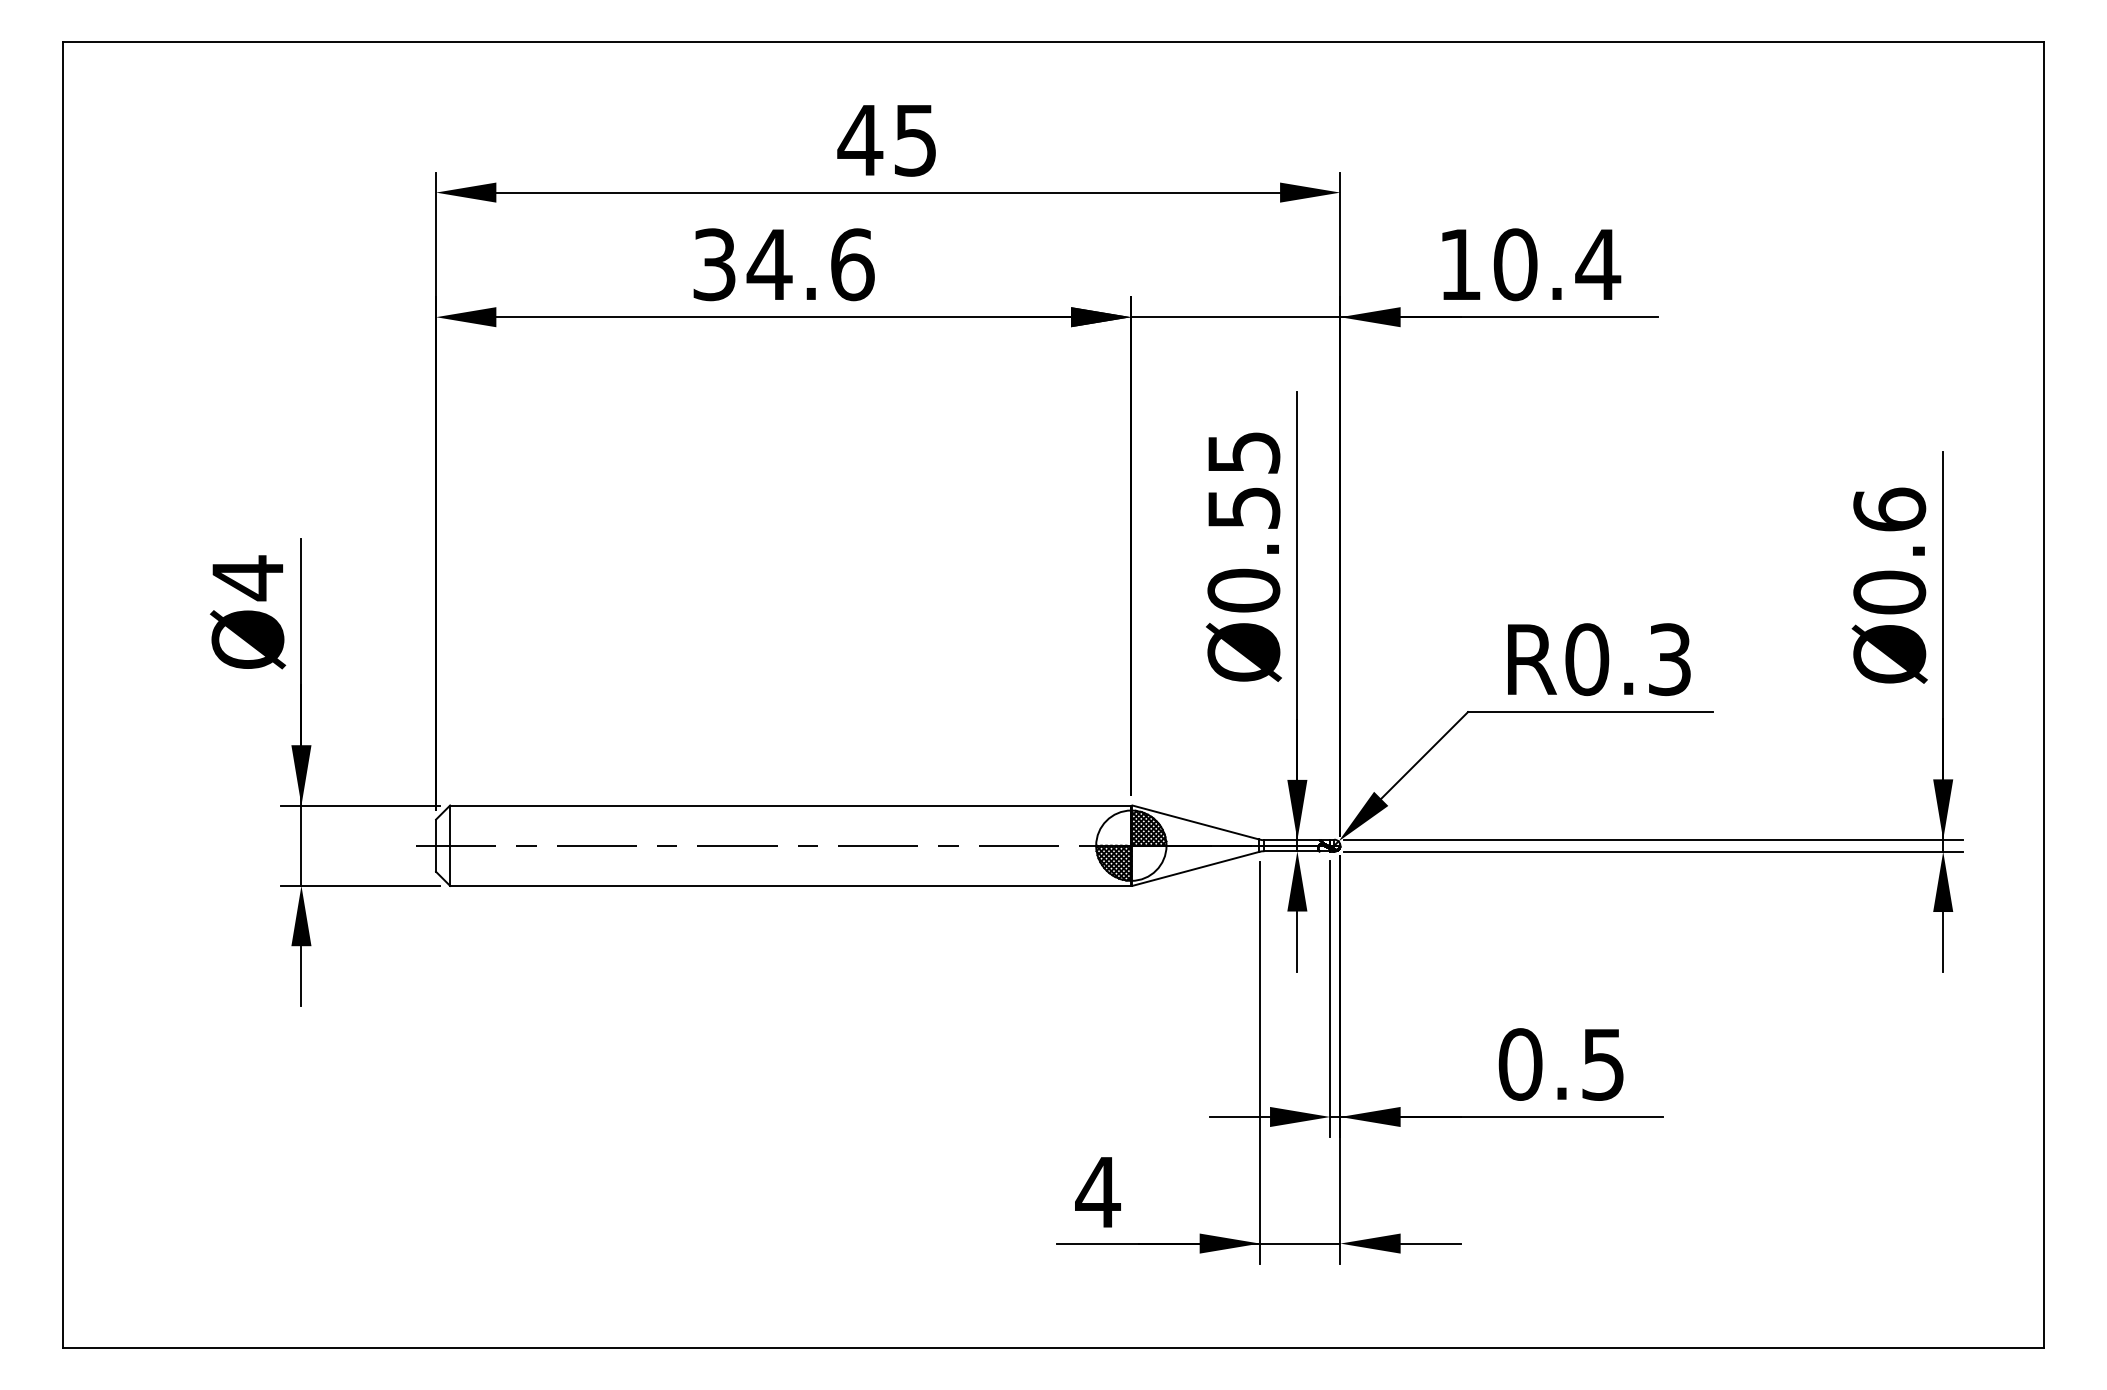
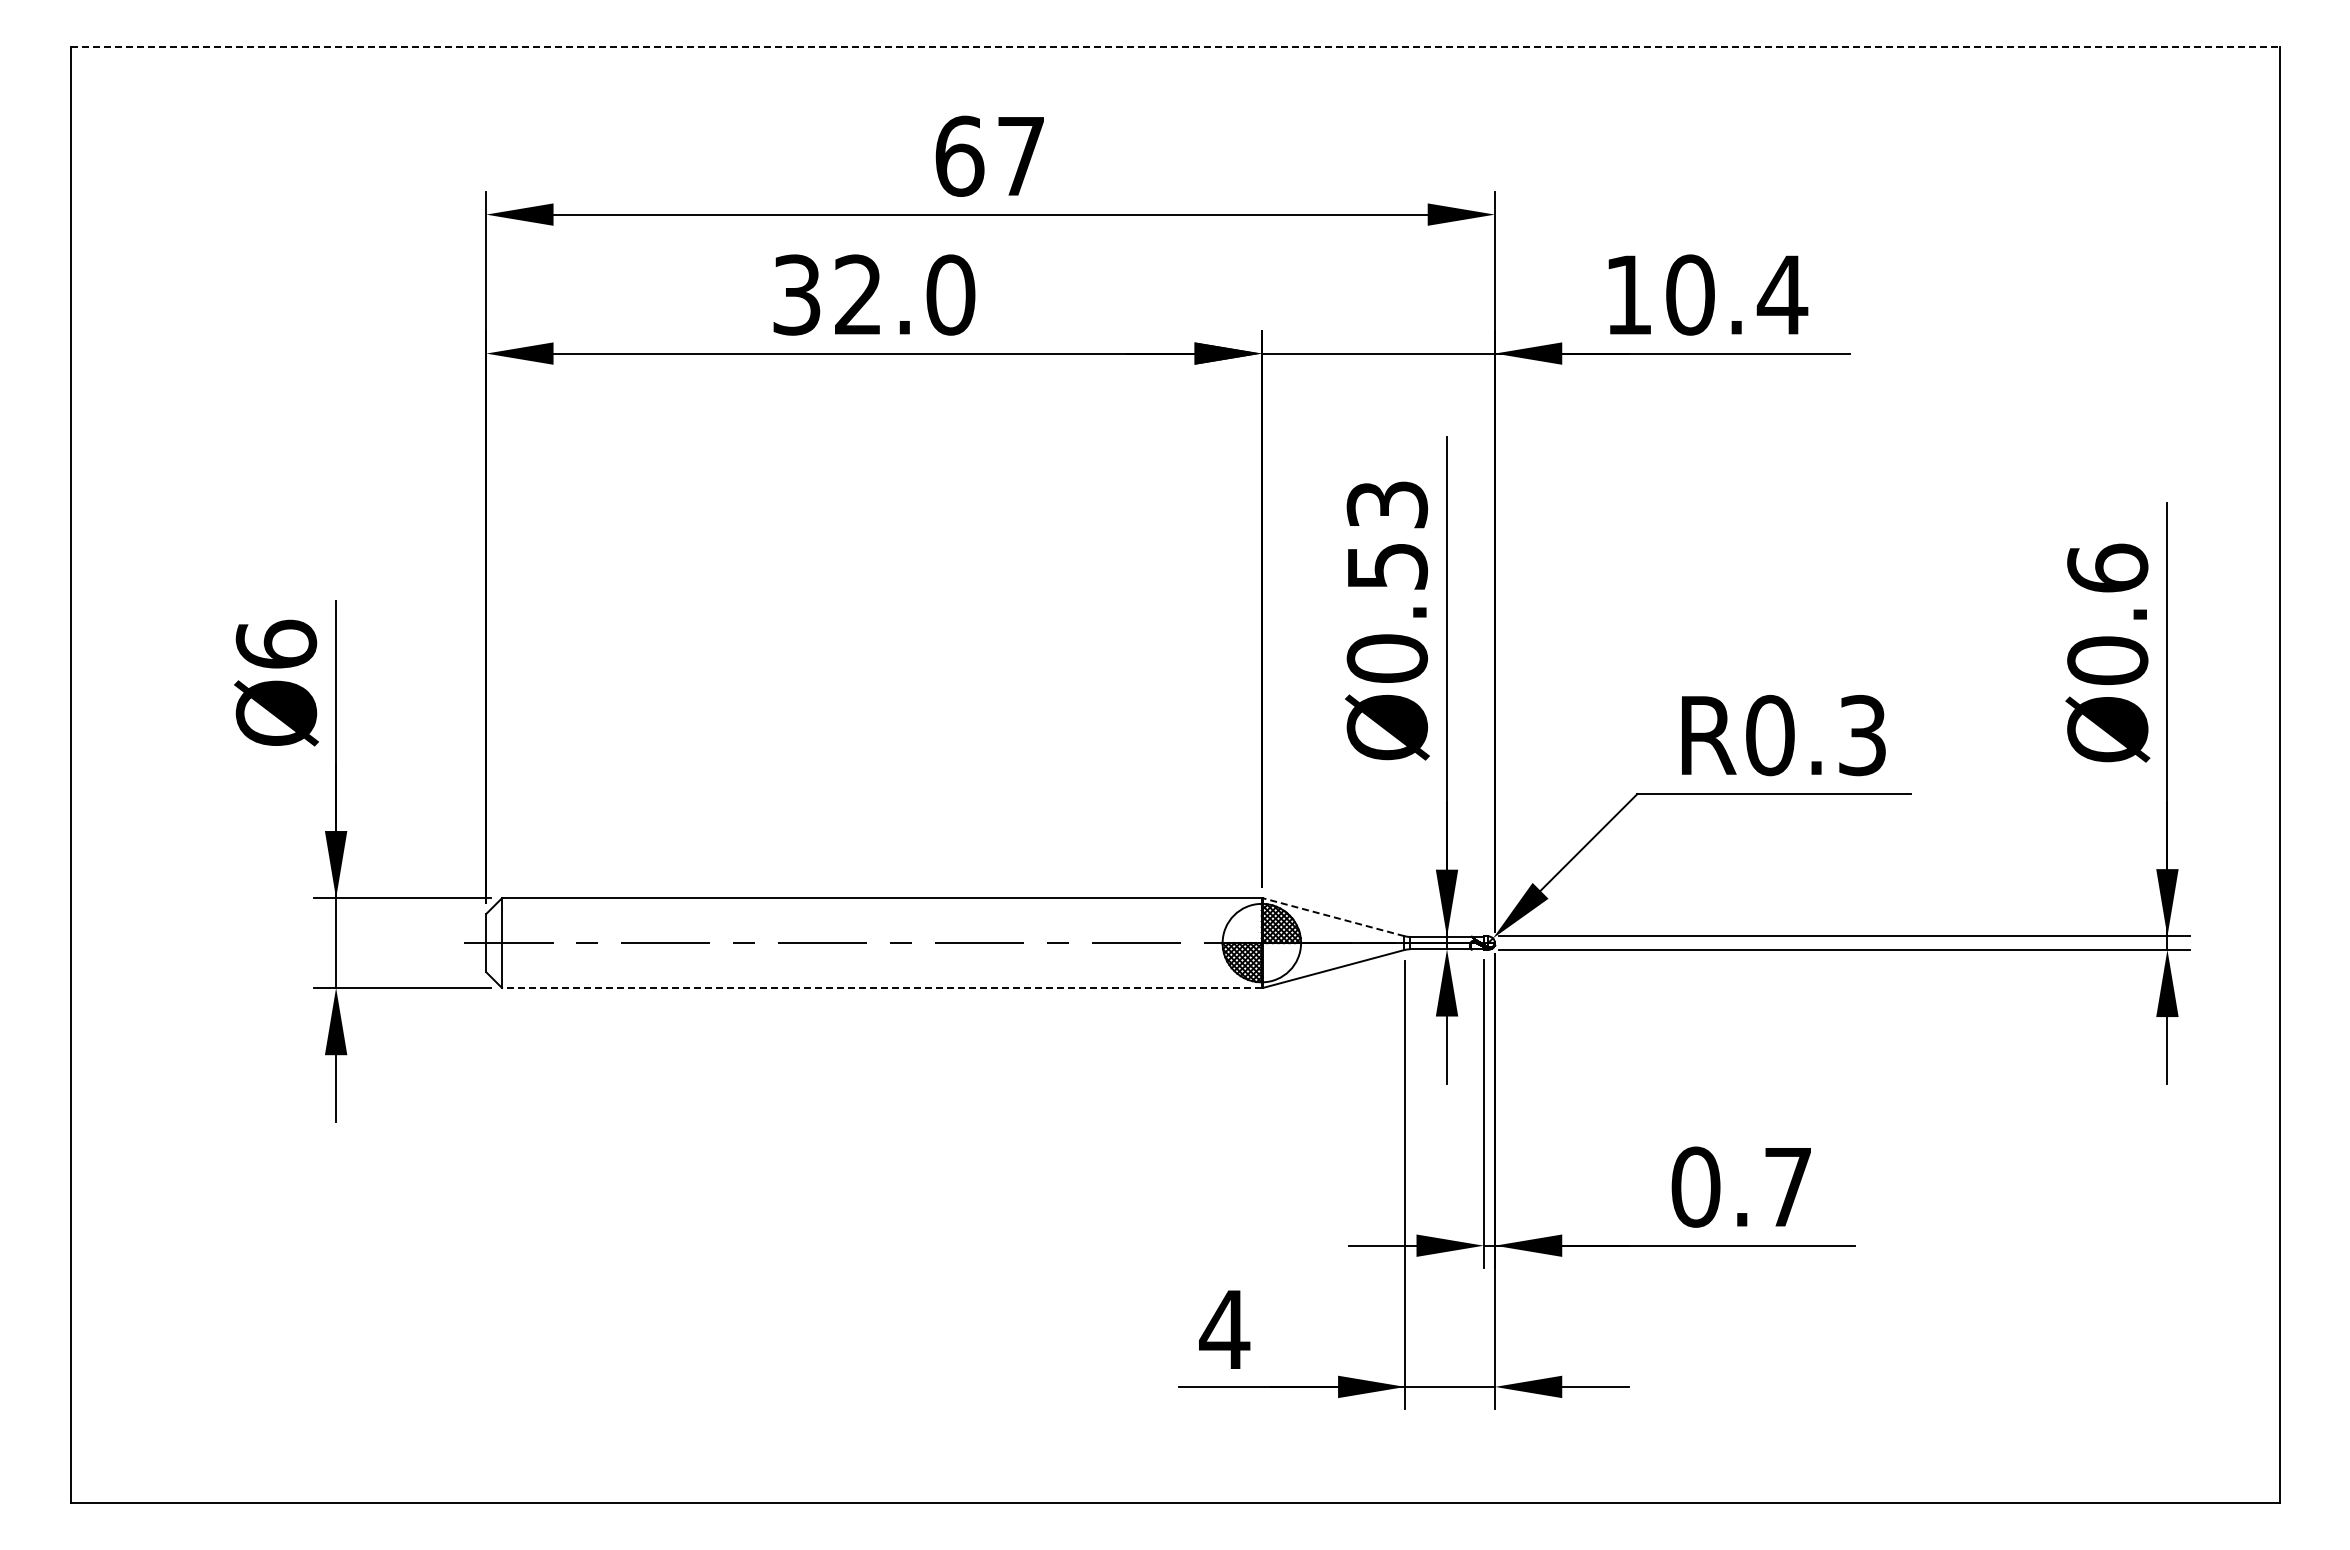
line: (1053, 41) -> (1175, 46), solid -> dashed
text: (886, 139) -> (988, 155), 45 -> 67
text: (810, 264) -> (903, 294), 34.6 -> 32.0
text: (1243, 452) -> (1386, 504), Ø0.55 -> Ø0.53
text: (247, 578) -> (276, 644), Ø4 -> Ø6
line: (1195, 822) -> (1333, 917), solid -> dashed
line: (790, 885) -> (881, 987), solid -> dashed
text: (1602, 1064) -> (1787, 1187), 0.5 -> 0.7

